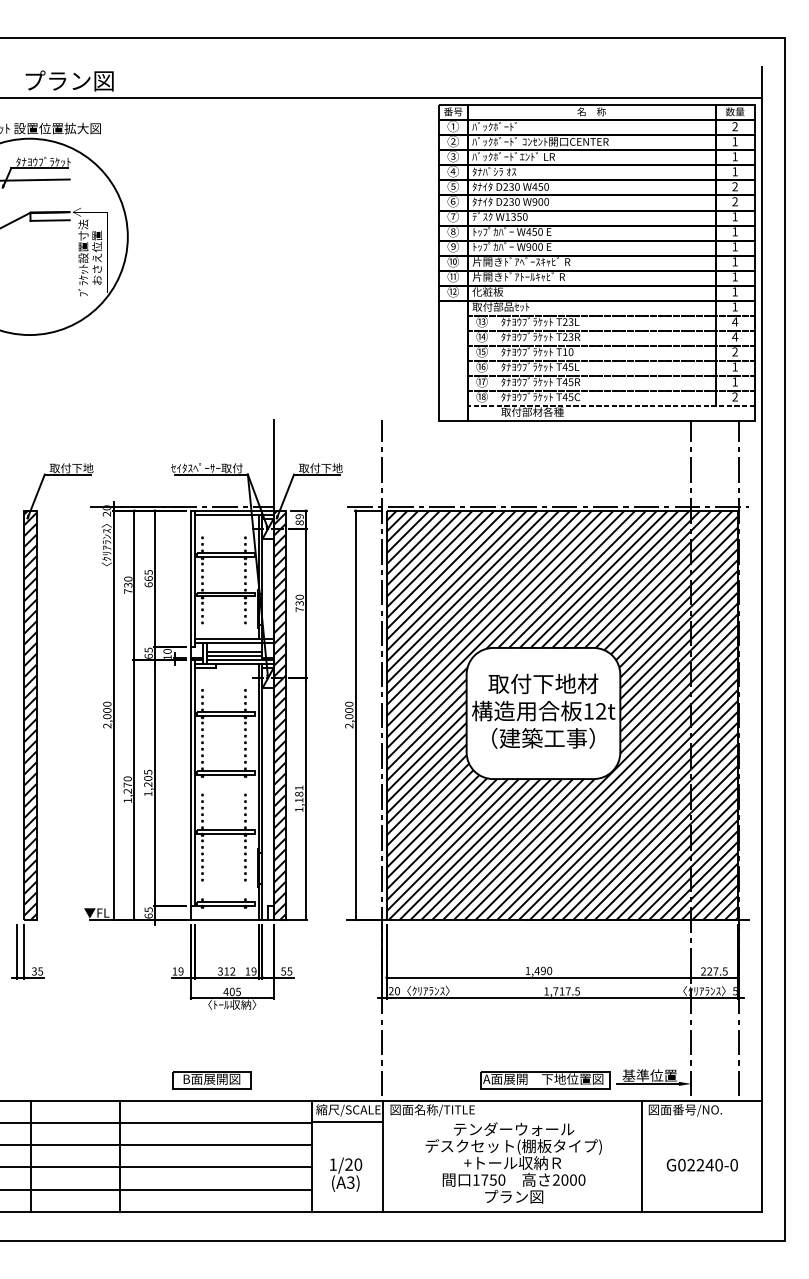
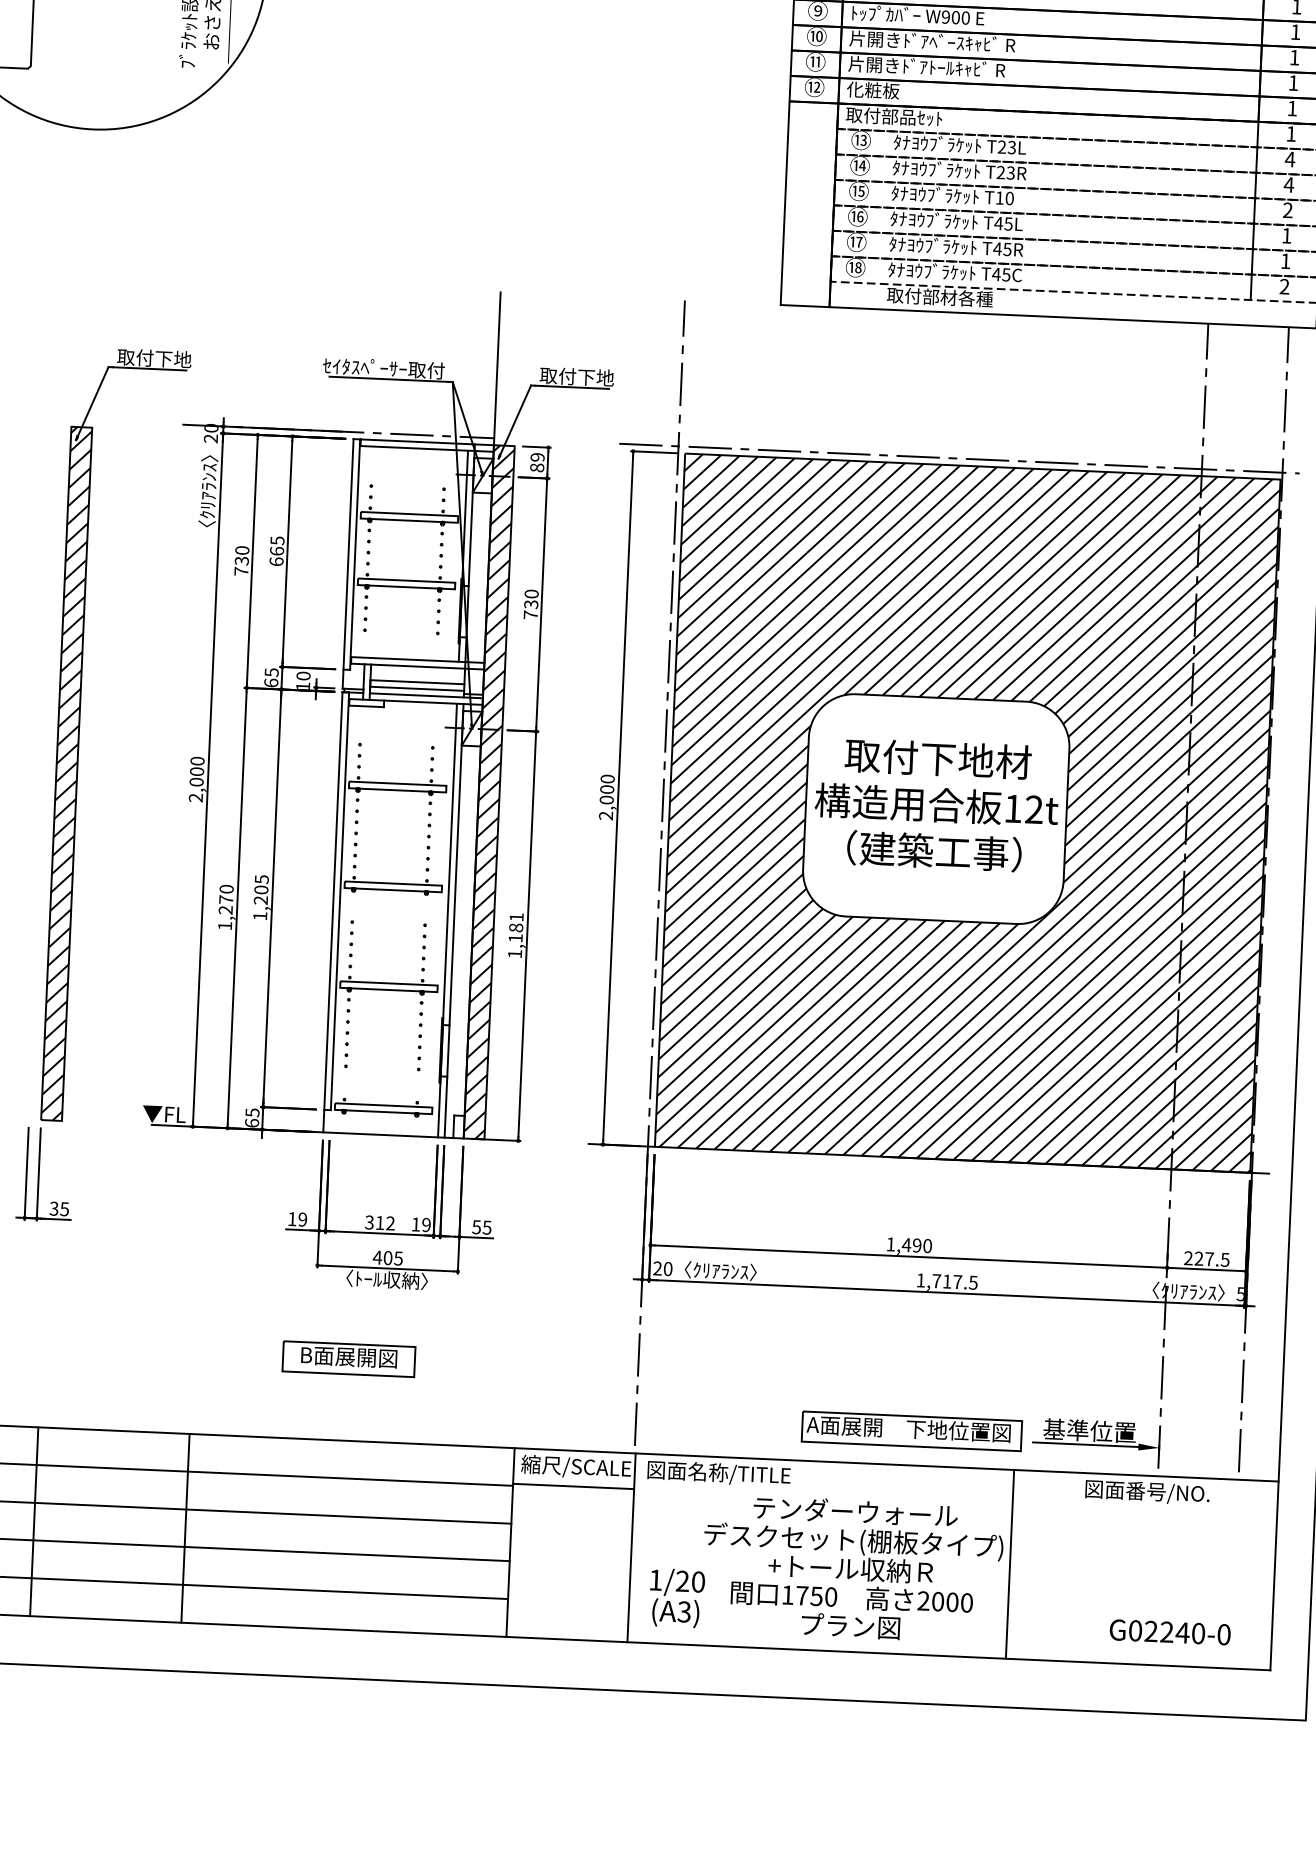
part: (211, 1080) -> (348, 1359), moved
line: (642, 1155) -> (1010, 1563), moved
text: (701, 1164) -> (1168, 1631), moved
text: (346, 1174) -> (677, 1597), moved

